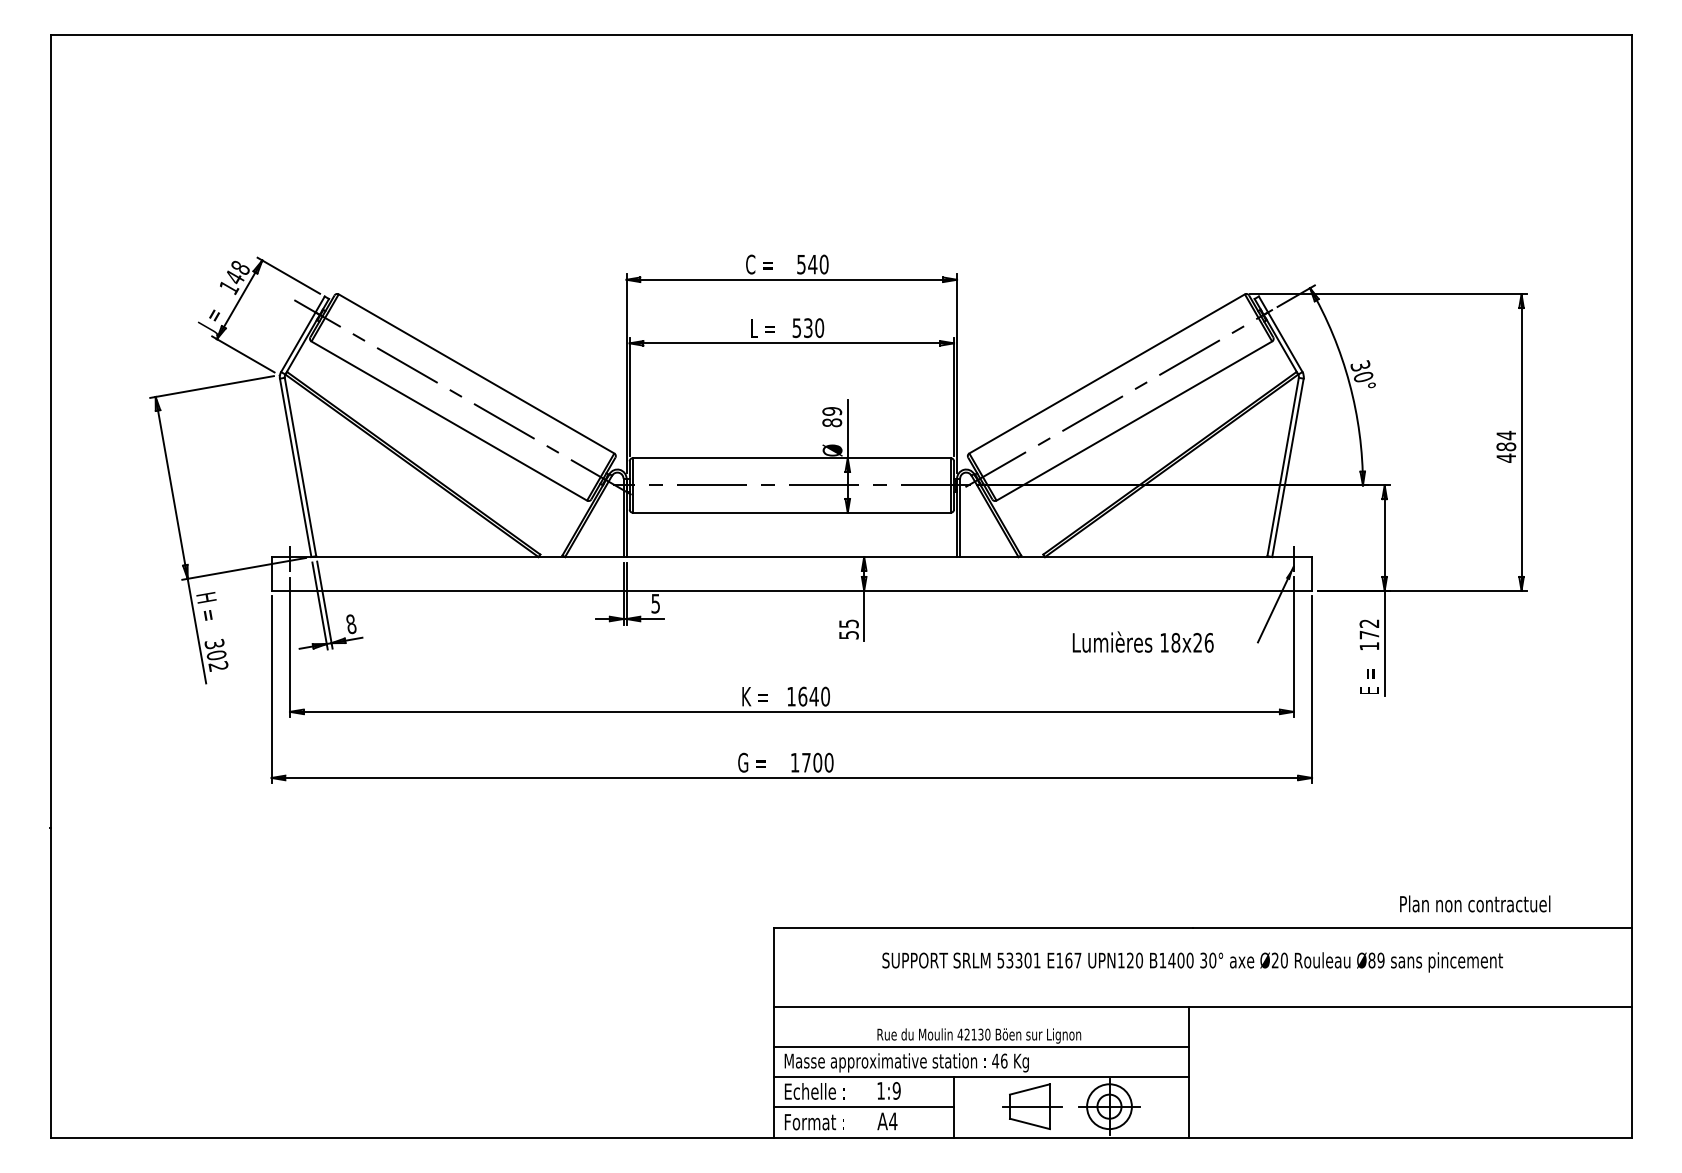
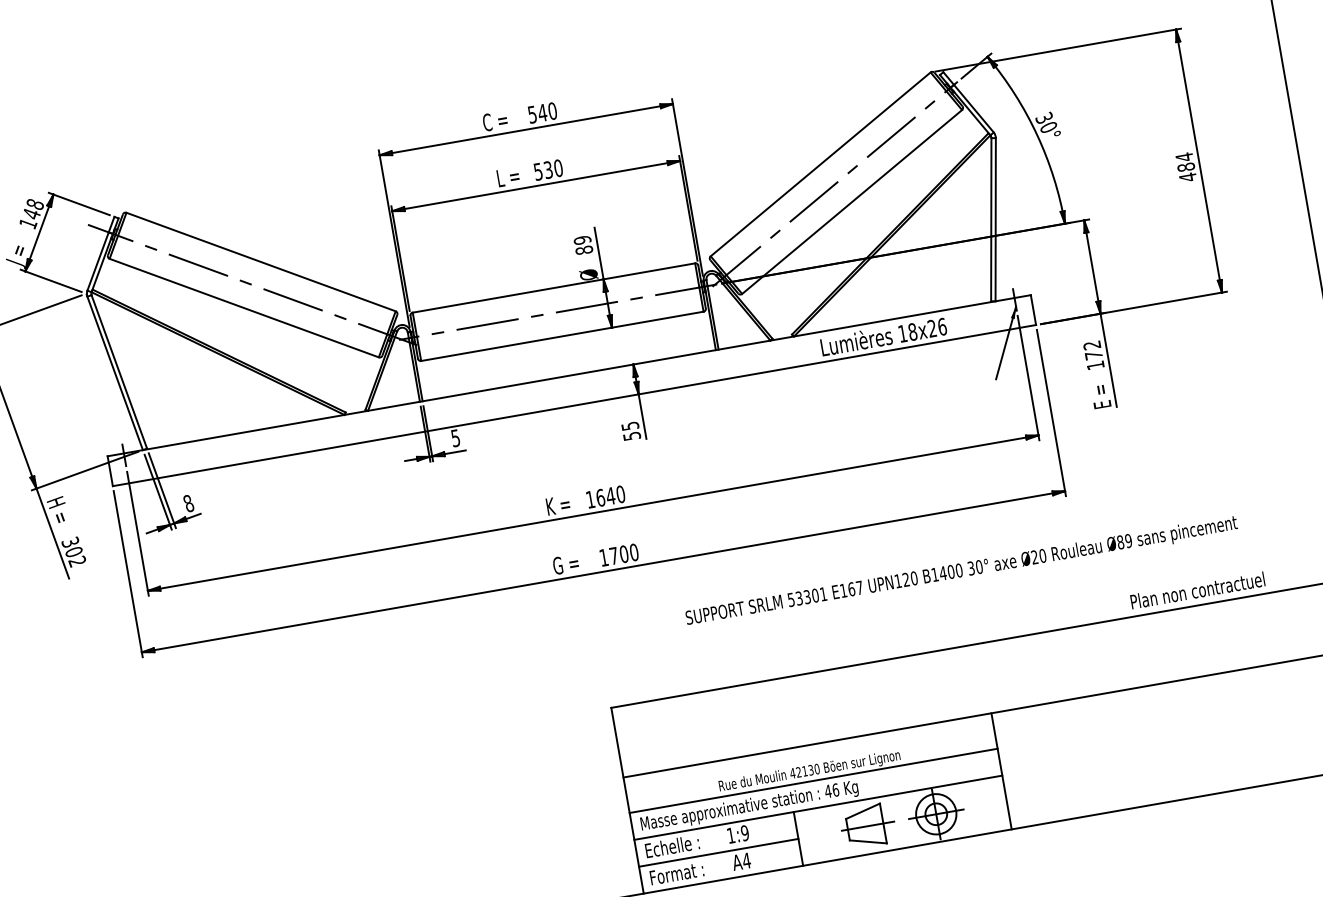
text: (1142, 641) -> (882, 336), moved
text: (1475, 903) -> (1197, 590), moved
text: (1192, 962) -> (961, 571), moved

